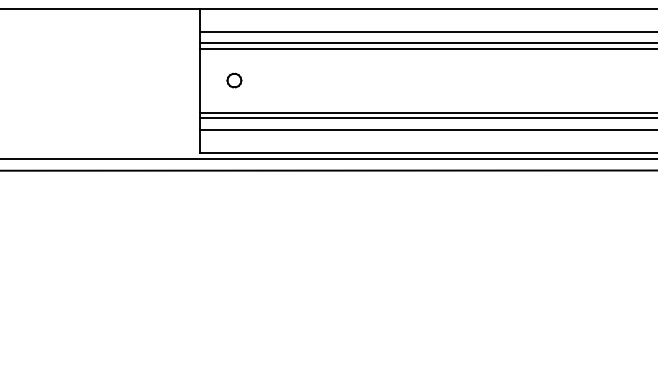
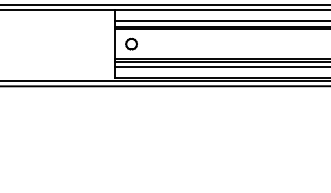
part: (234, 79) -> (131, 43), size x1.67

